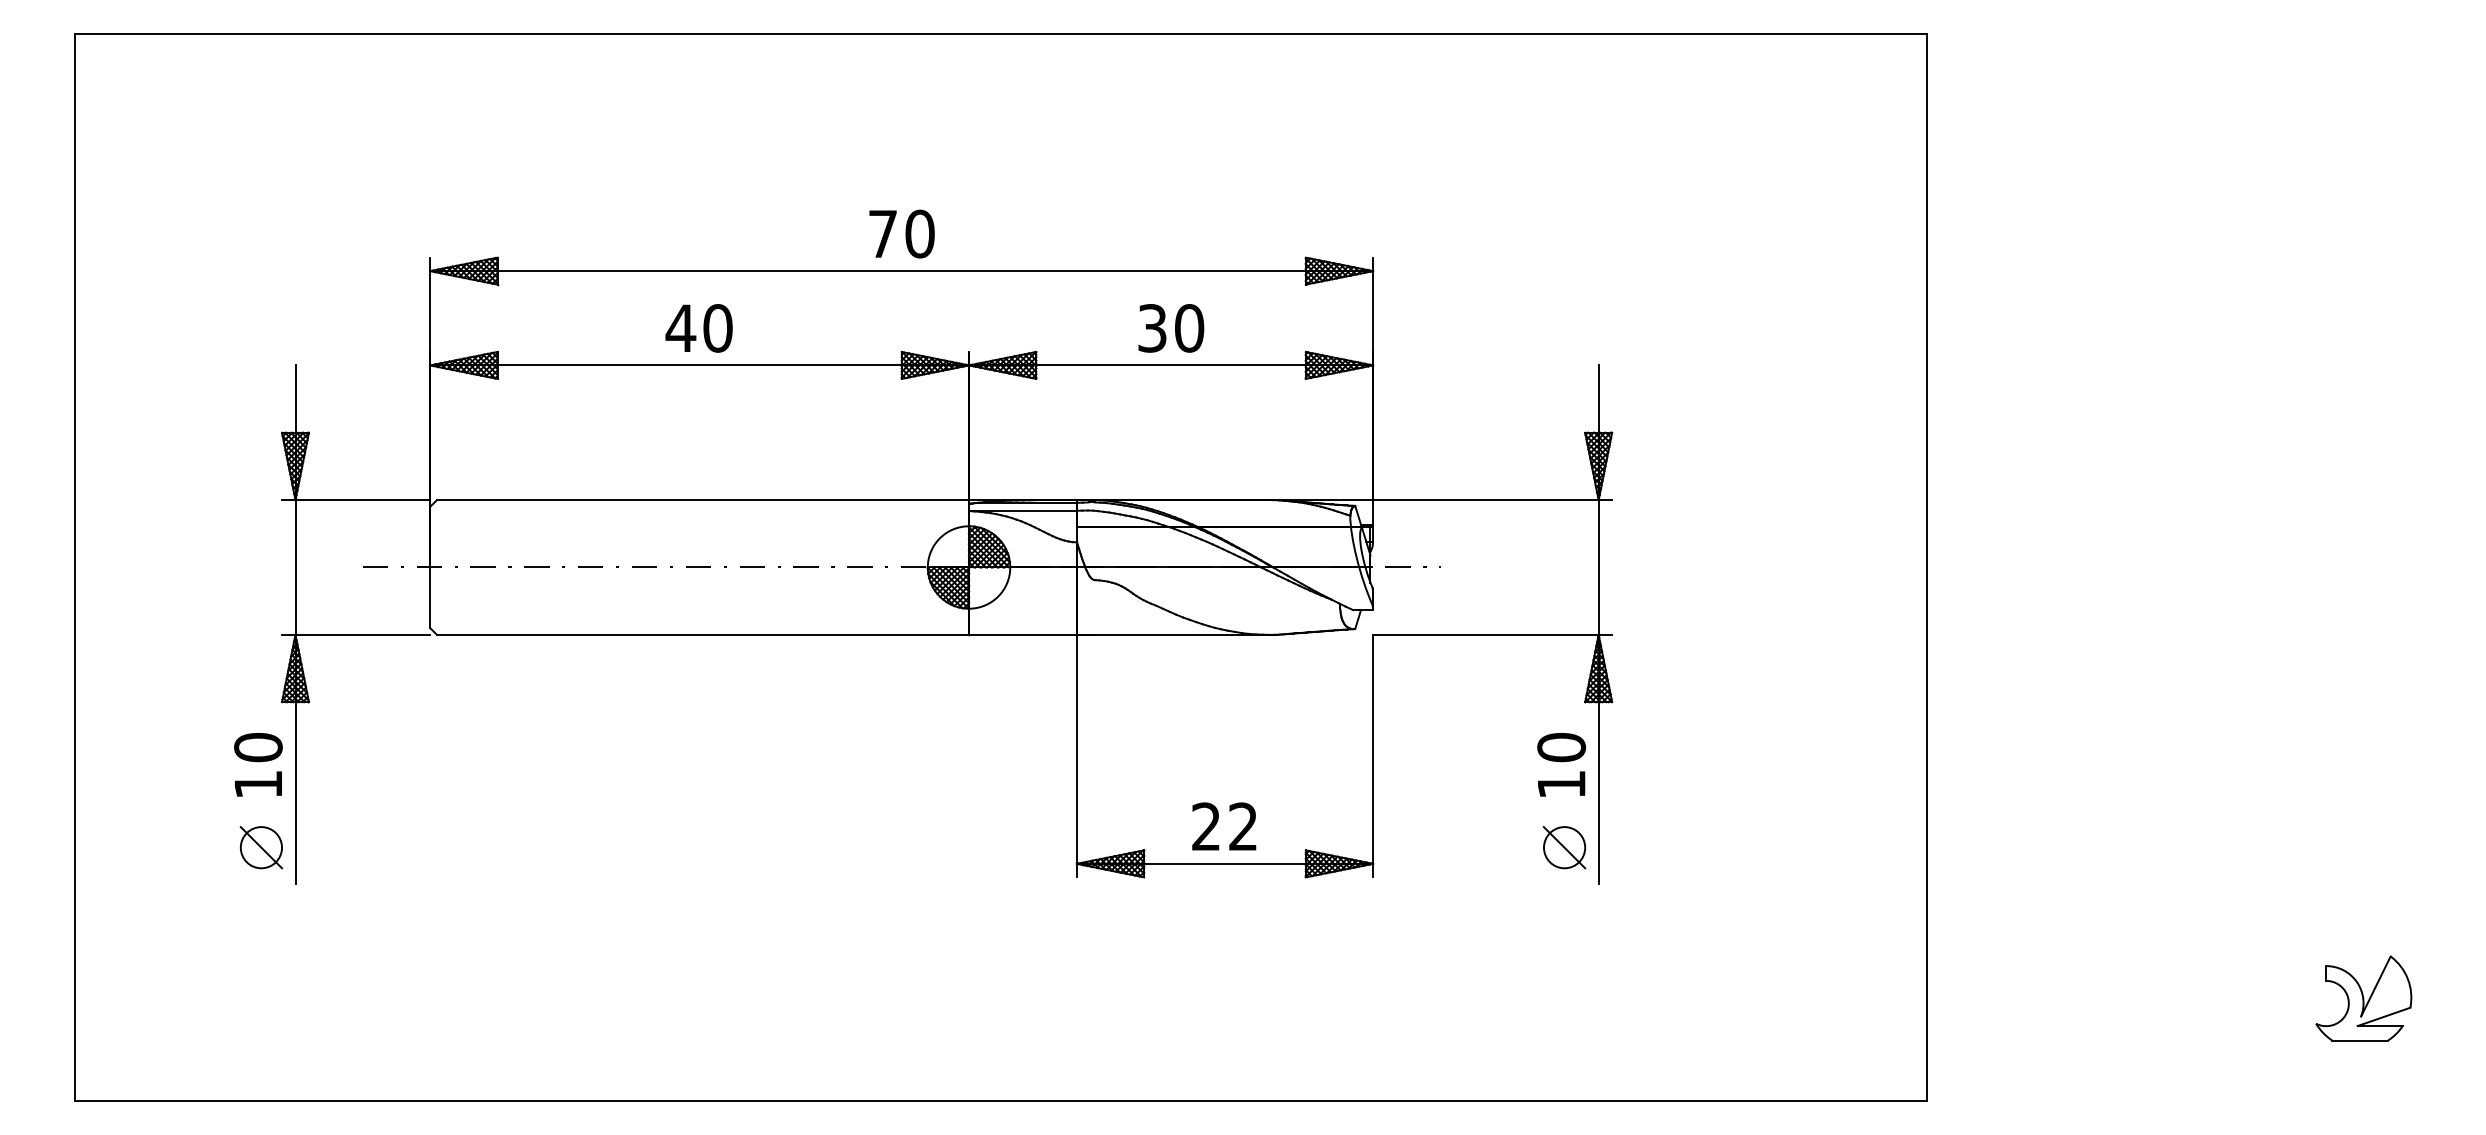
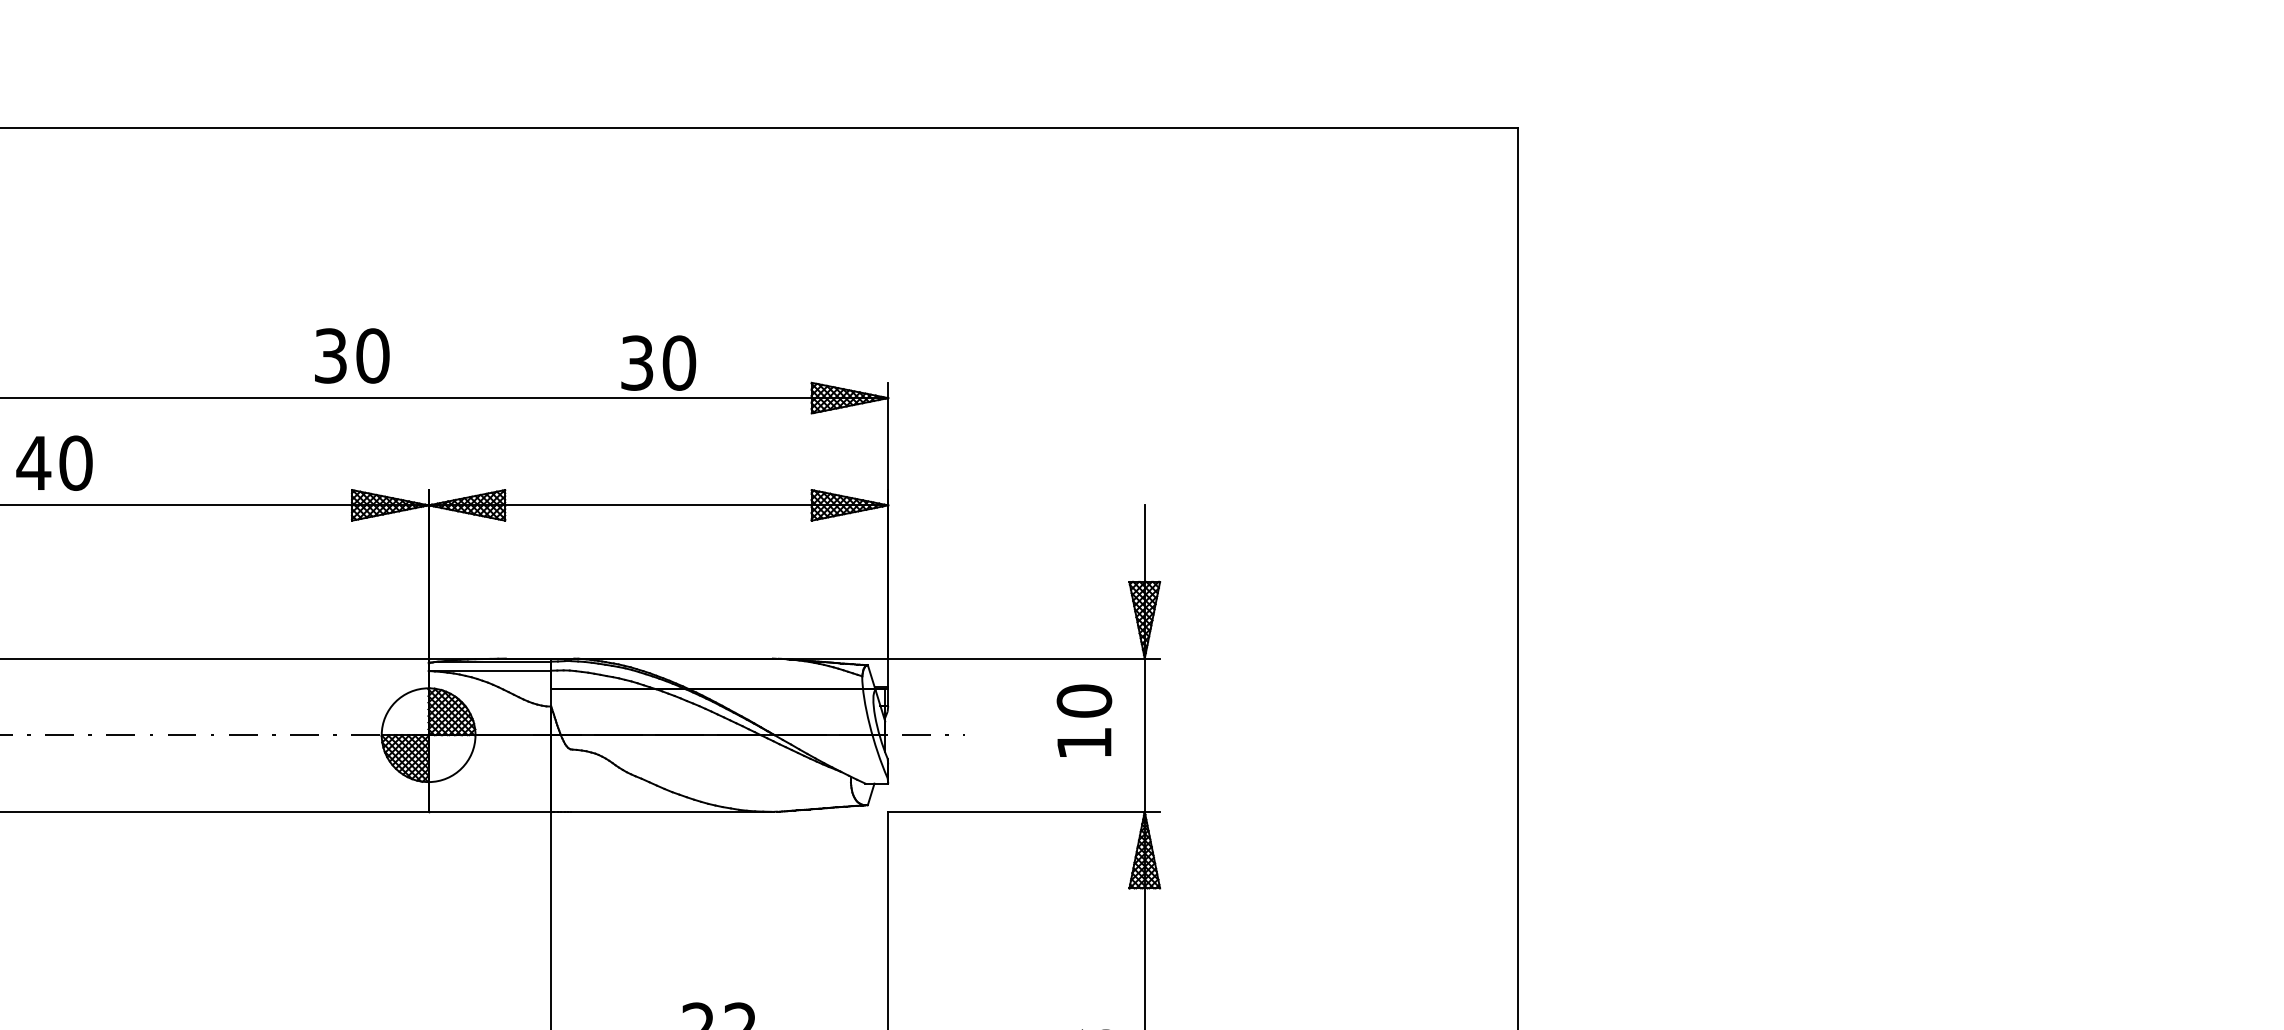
text: (882, 233) -> (330, 355), 70 -> 30
text: (698, 328) -> (53, 463), moved
text: (1171, 328) -> (658, 363), moved
text: (1561, 764) -> (1084, 720), moved

